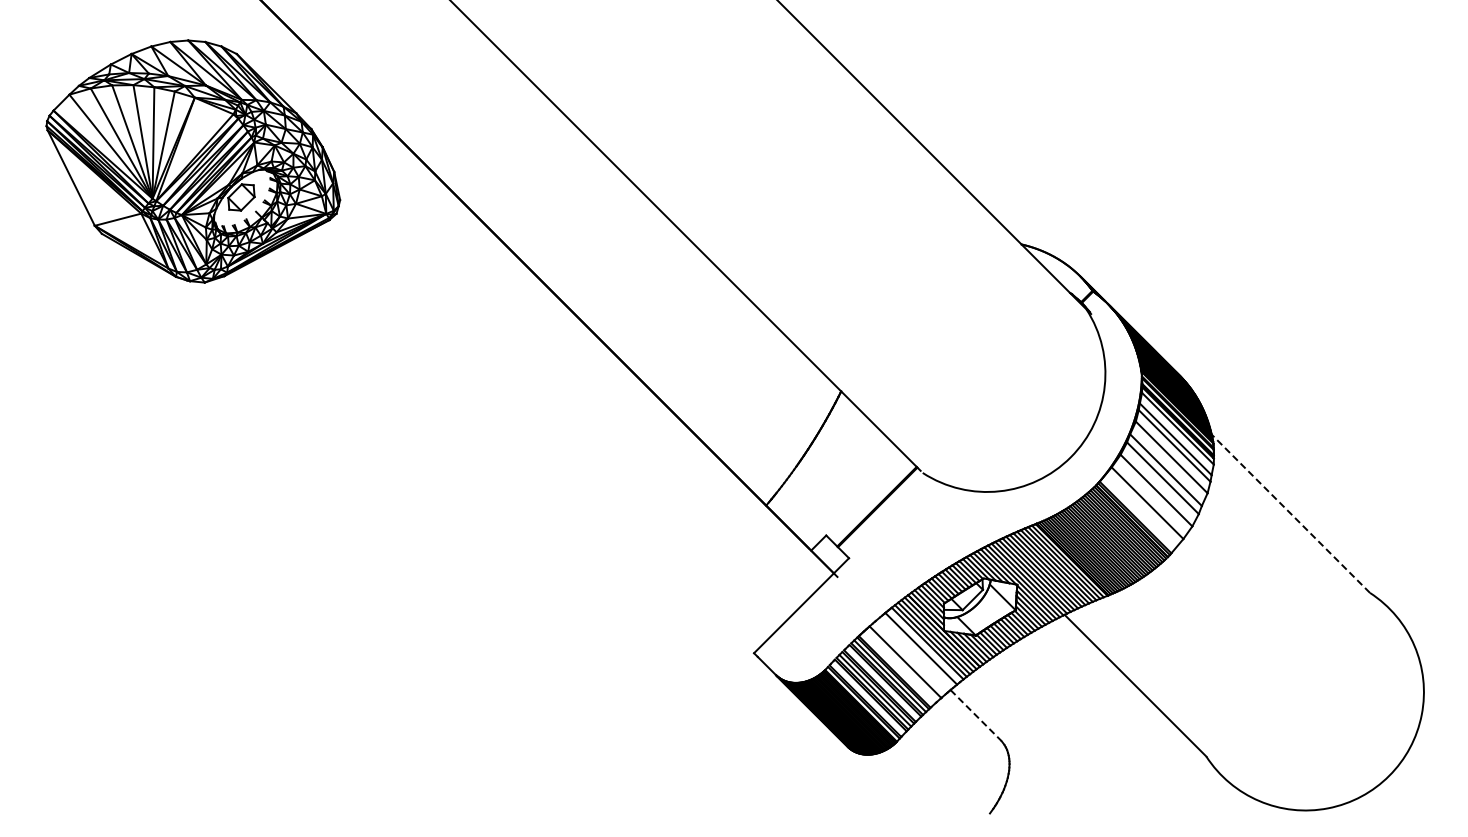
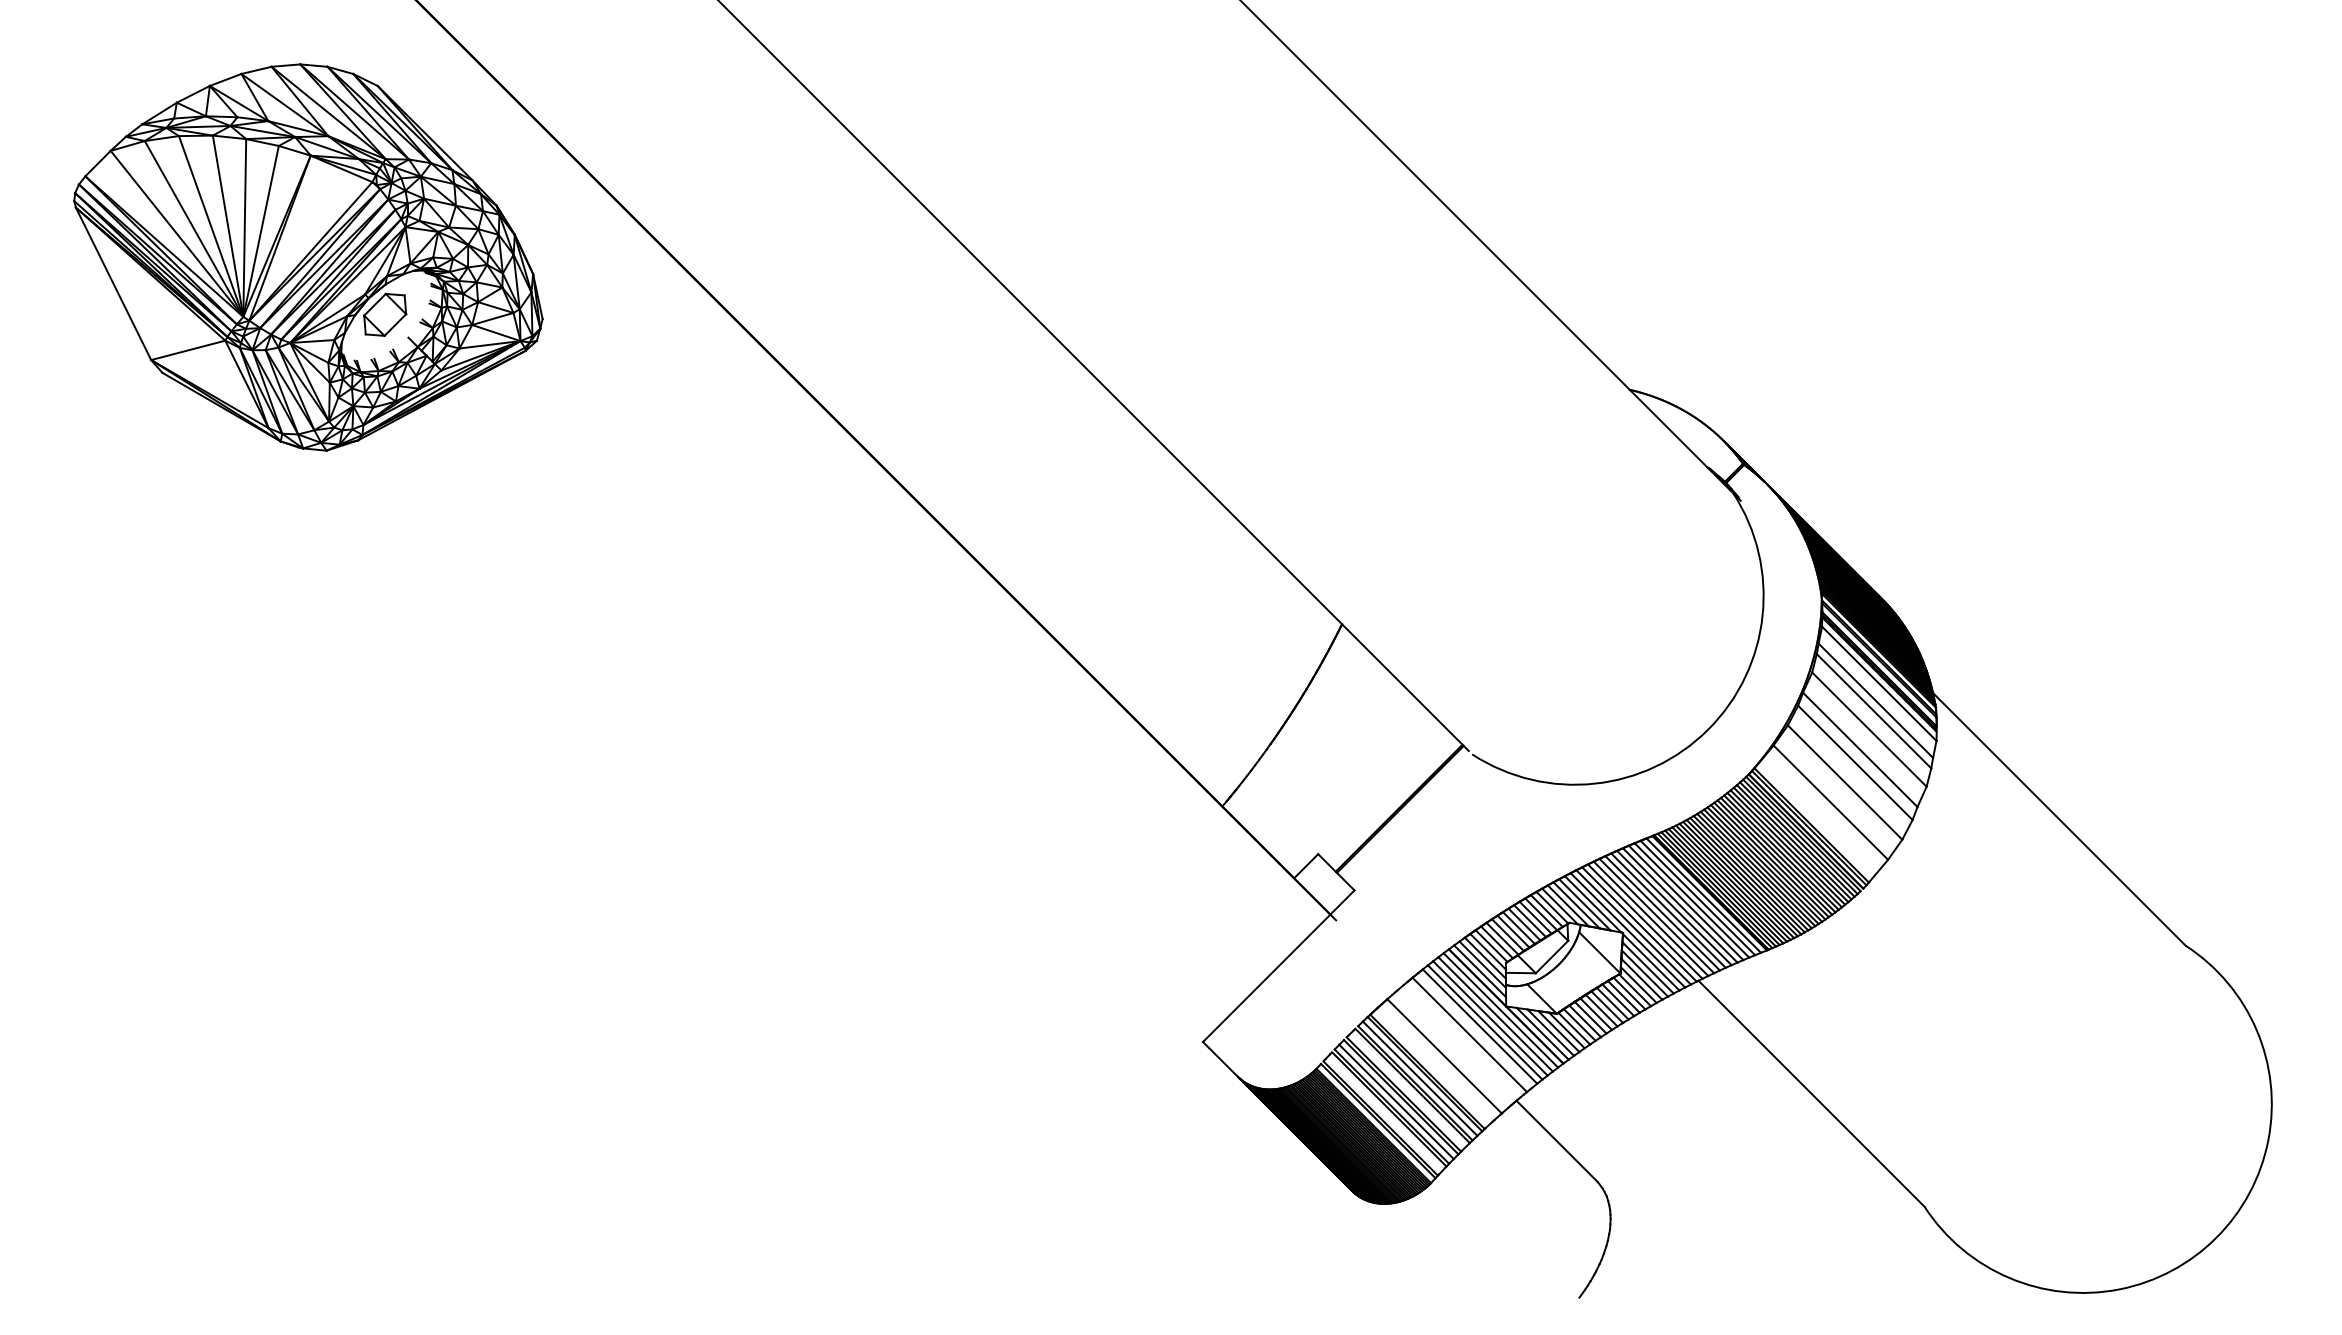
line: (1290, 513) -> (2058, 819), dashed -> solid
line: (976, 715) -> (1557, 1141), dashed -> solid

